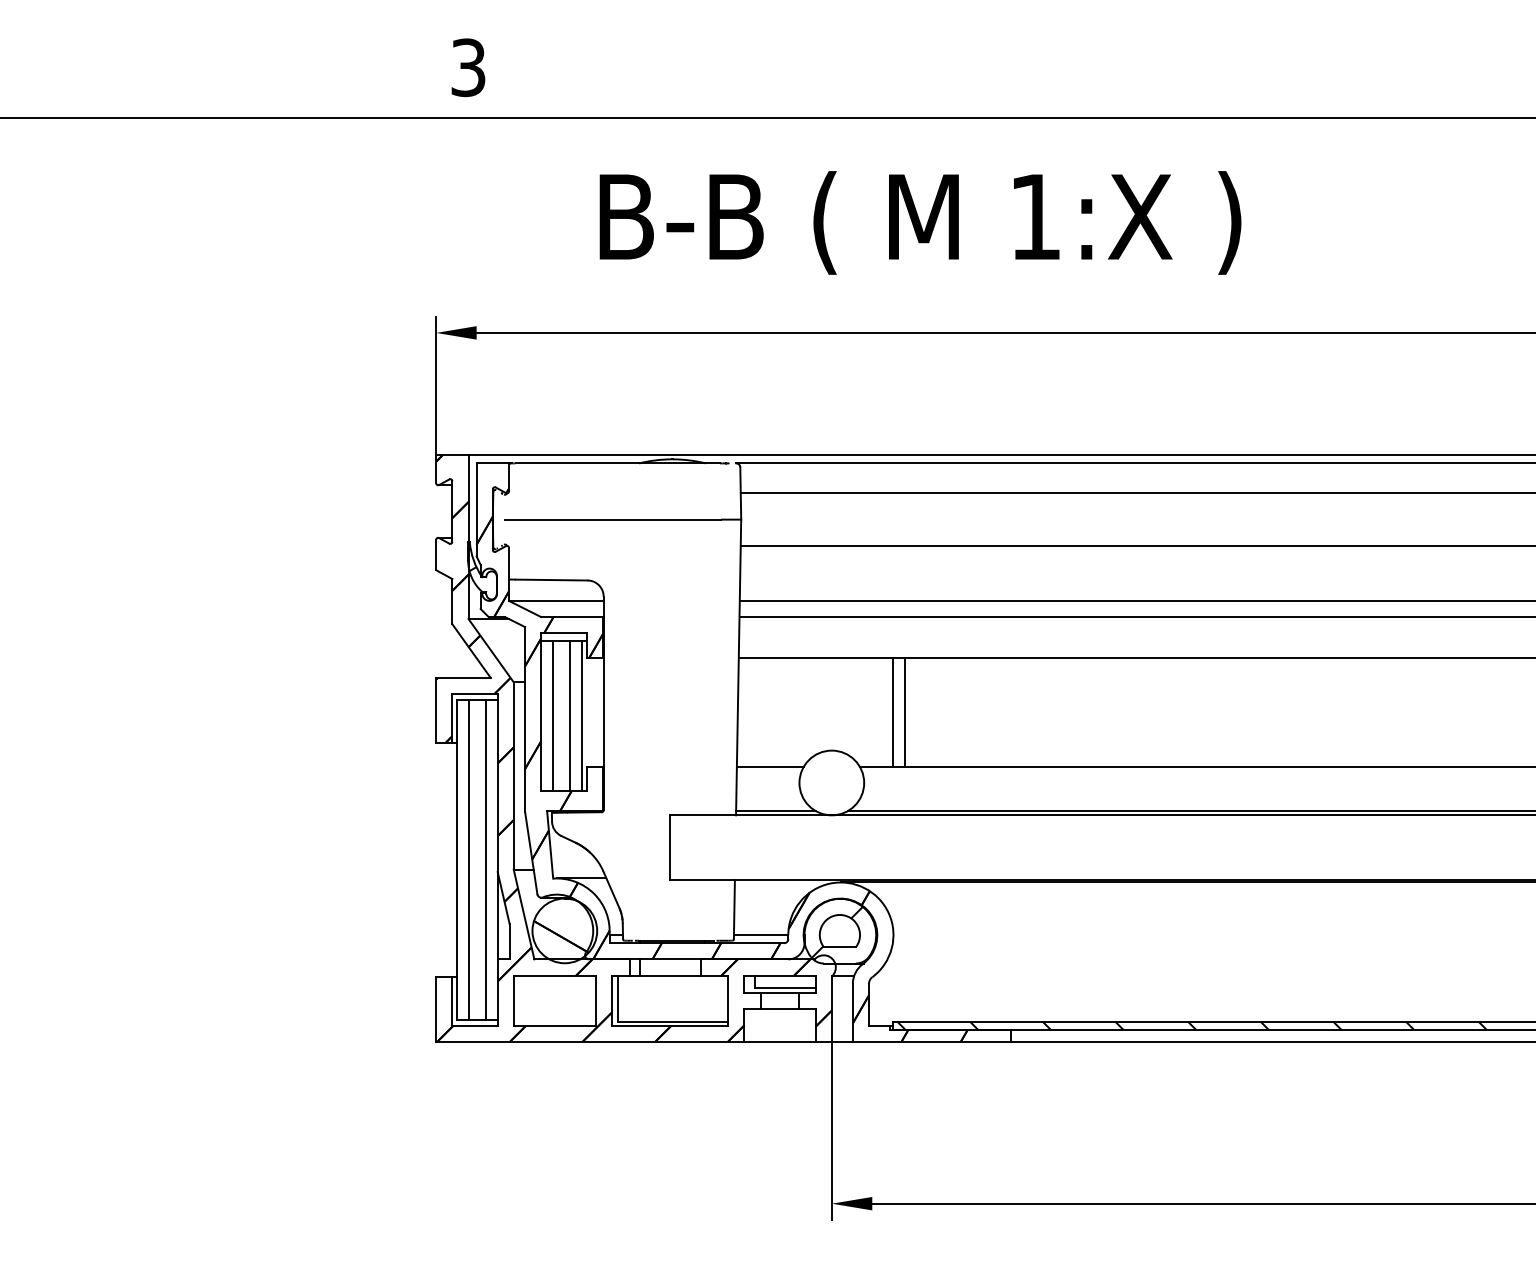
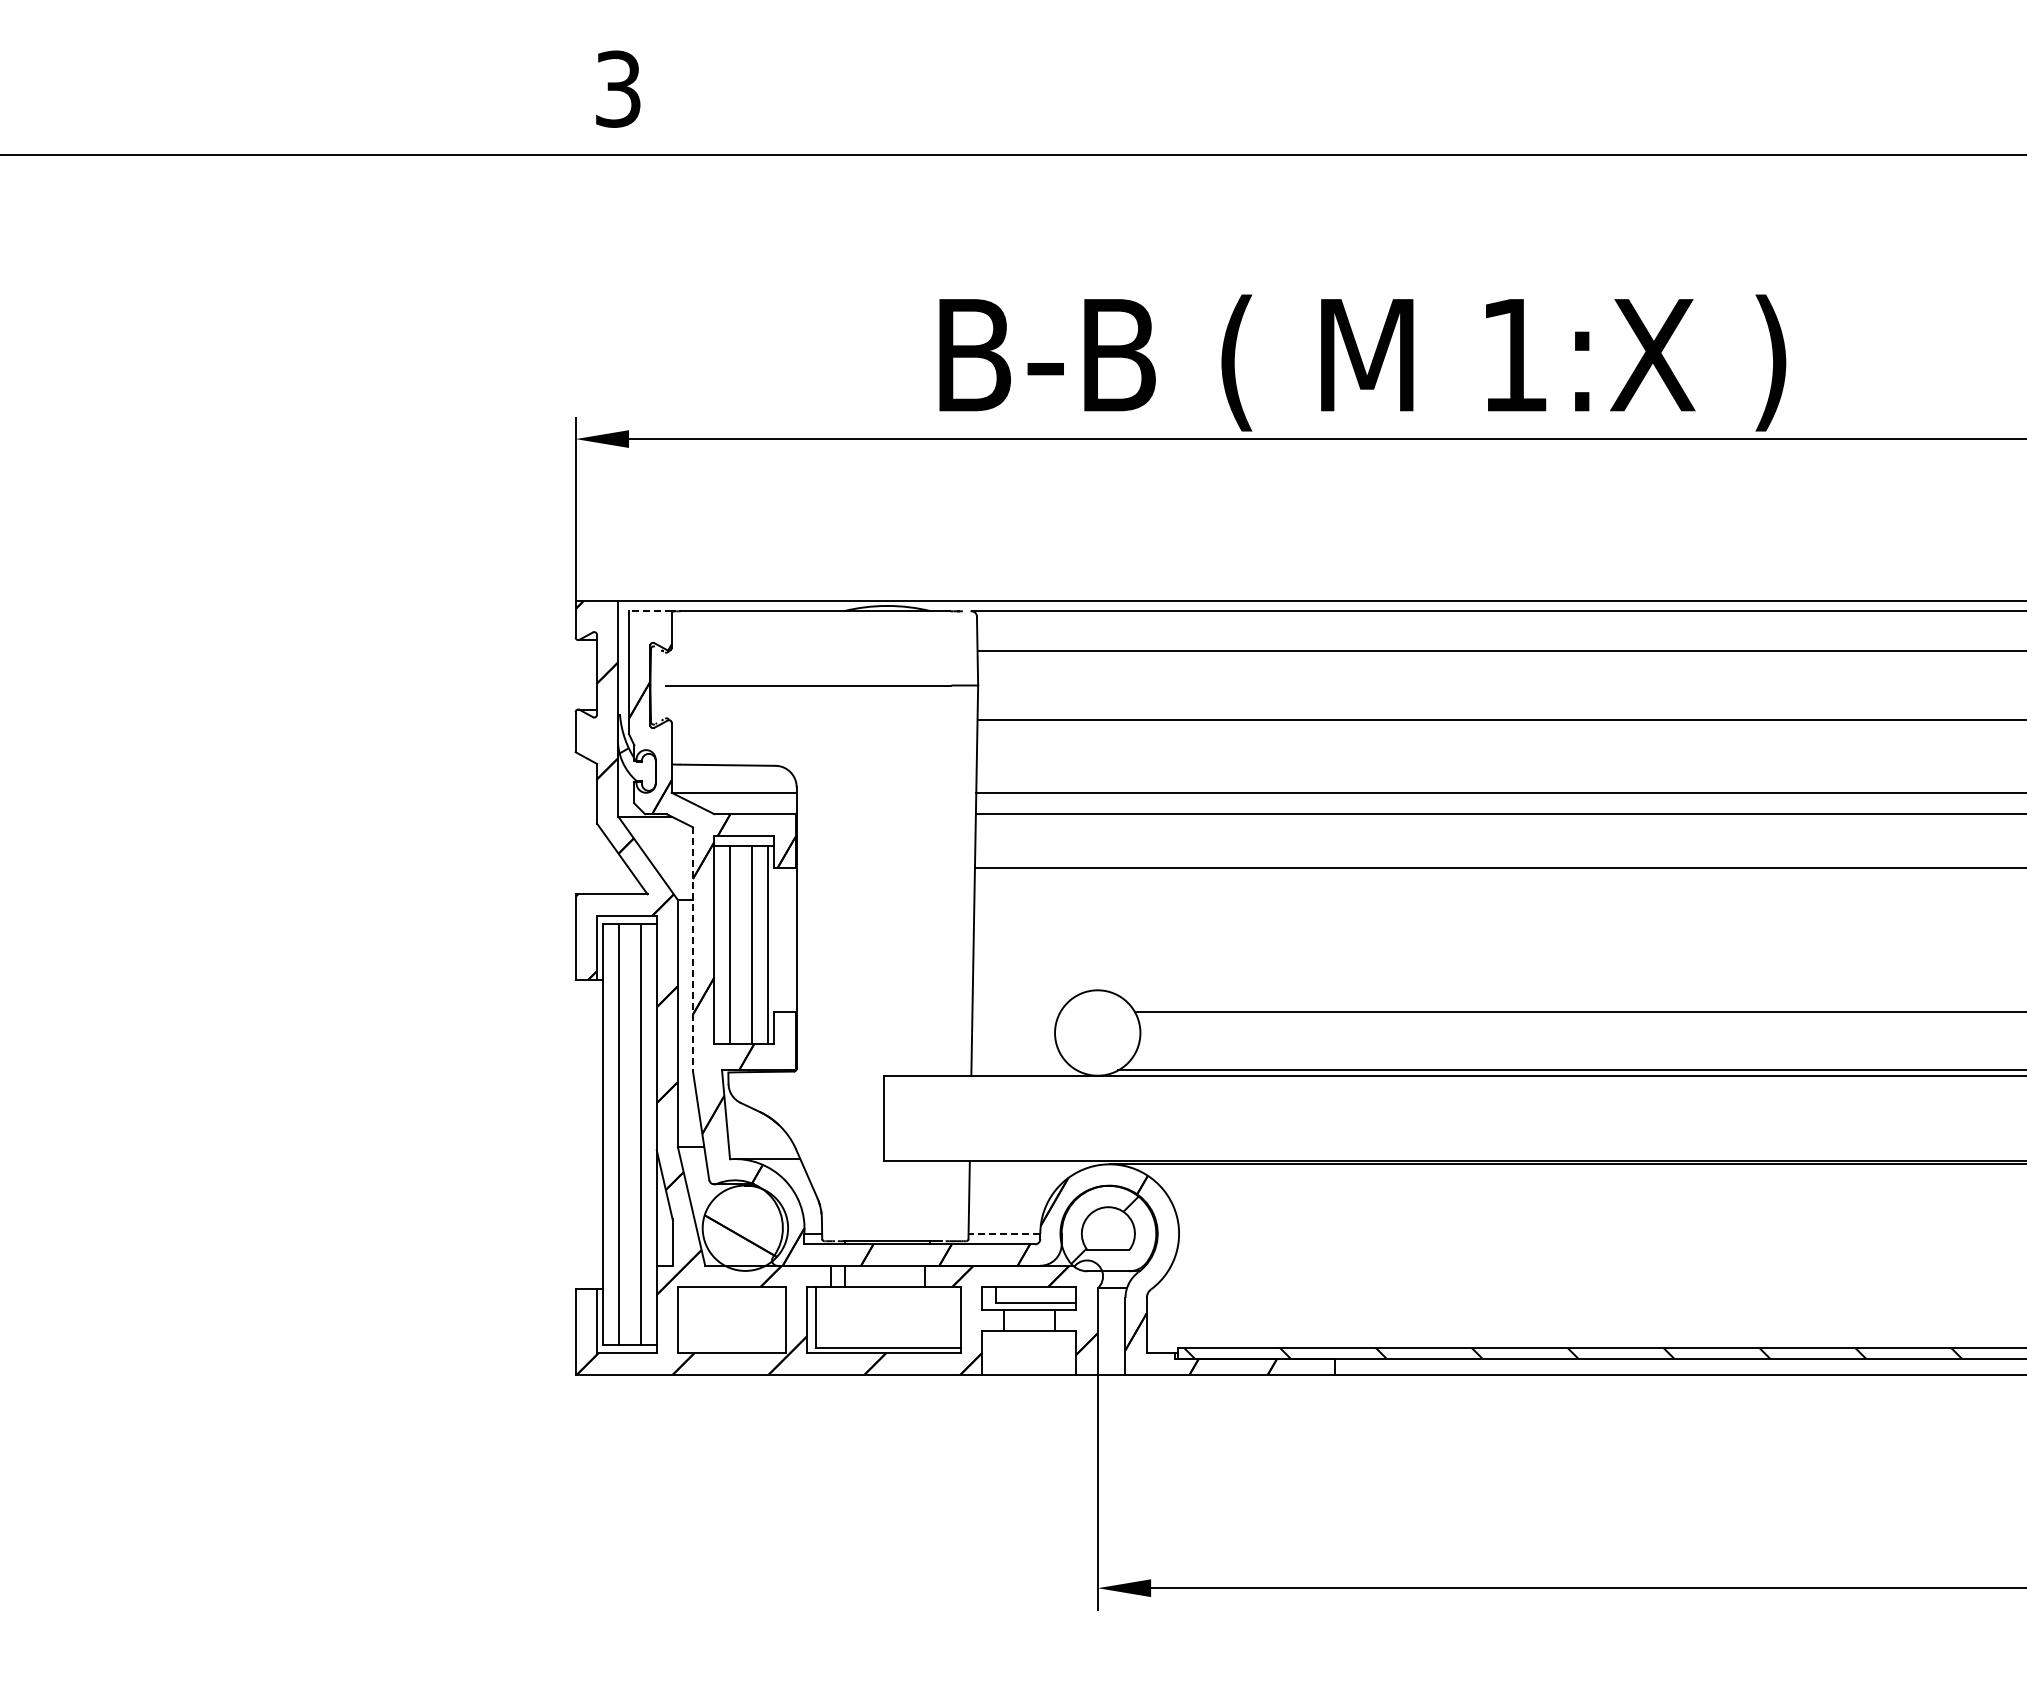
text: (920, 222) -> (1362, 362), moved
line: (492, 463) -> (649, 611), solid -> dashed
line: (893, 712) -> (1178, 939), removed
line: (905, 712) -> (1194, 939), removed
line: (525, 719) -> (693, 949), solid -> dashed
line: (770, 766) -> (1016, 1011), removed
line: (776, 811) -> (1024, 1070), removed
line: (761, 934) -> (1004, 1233), solid -> dashed

